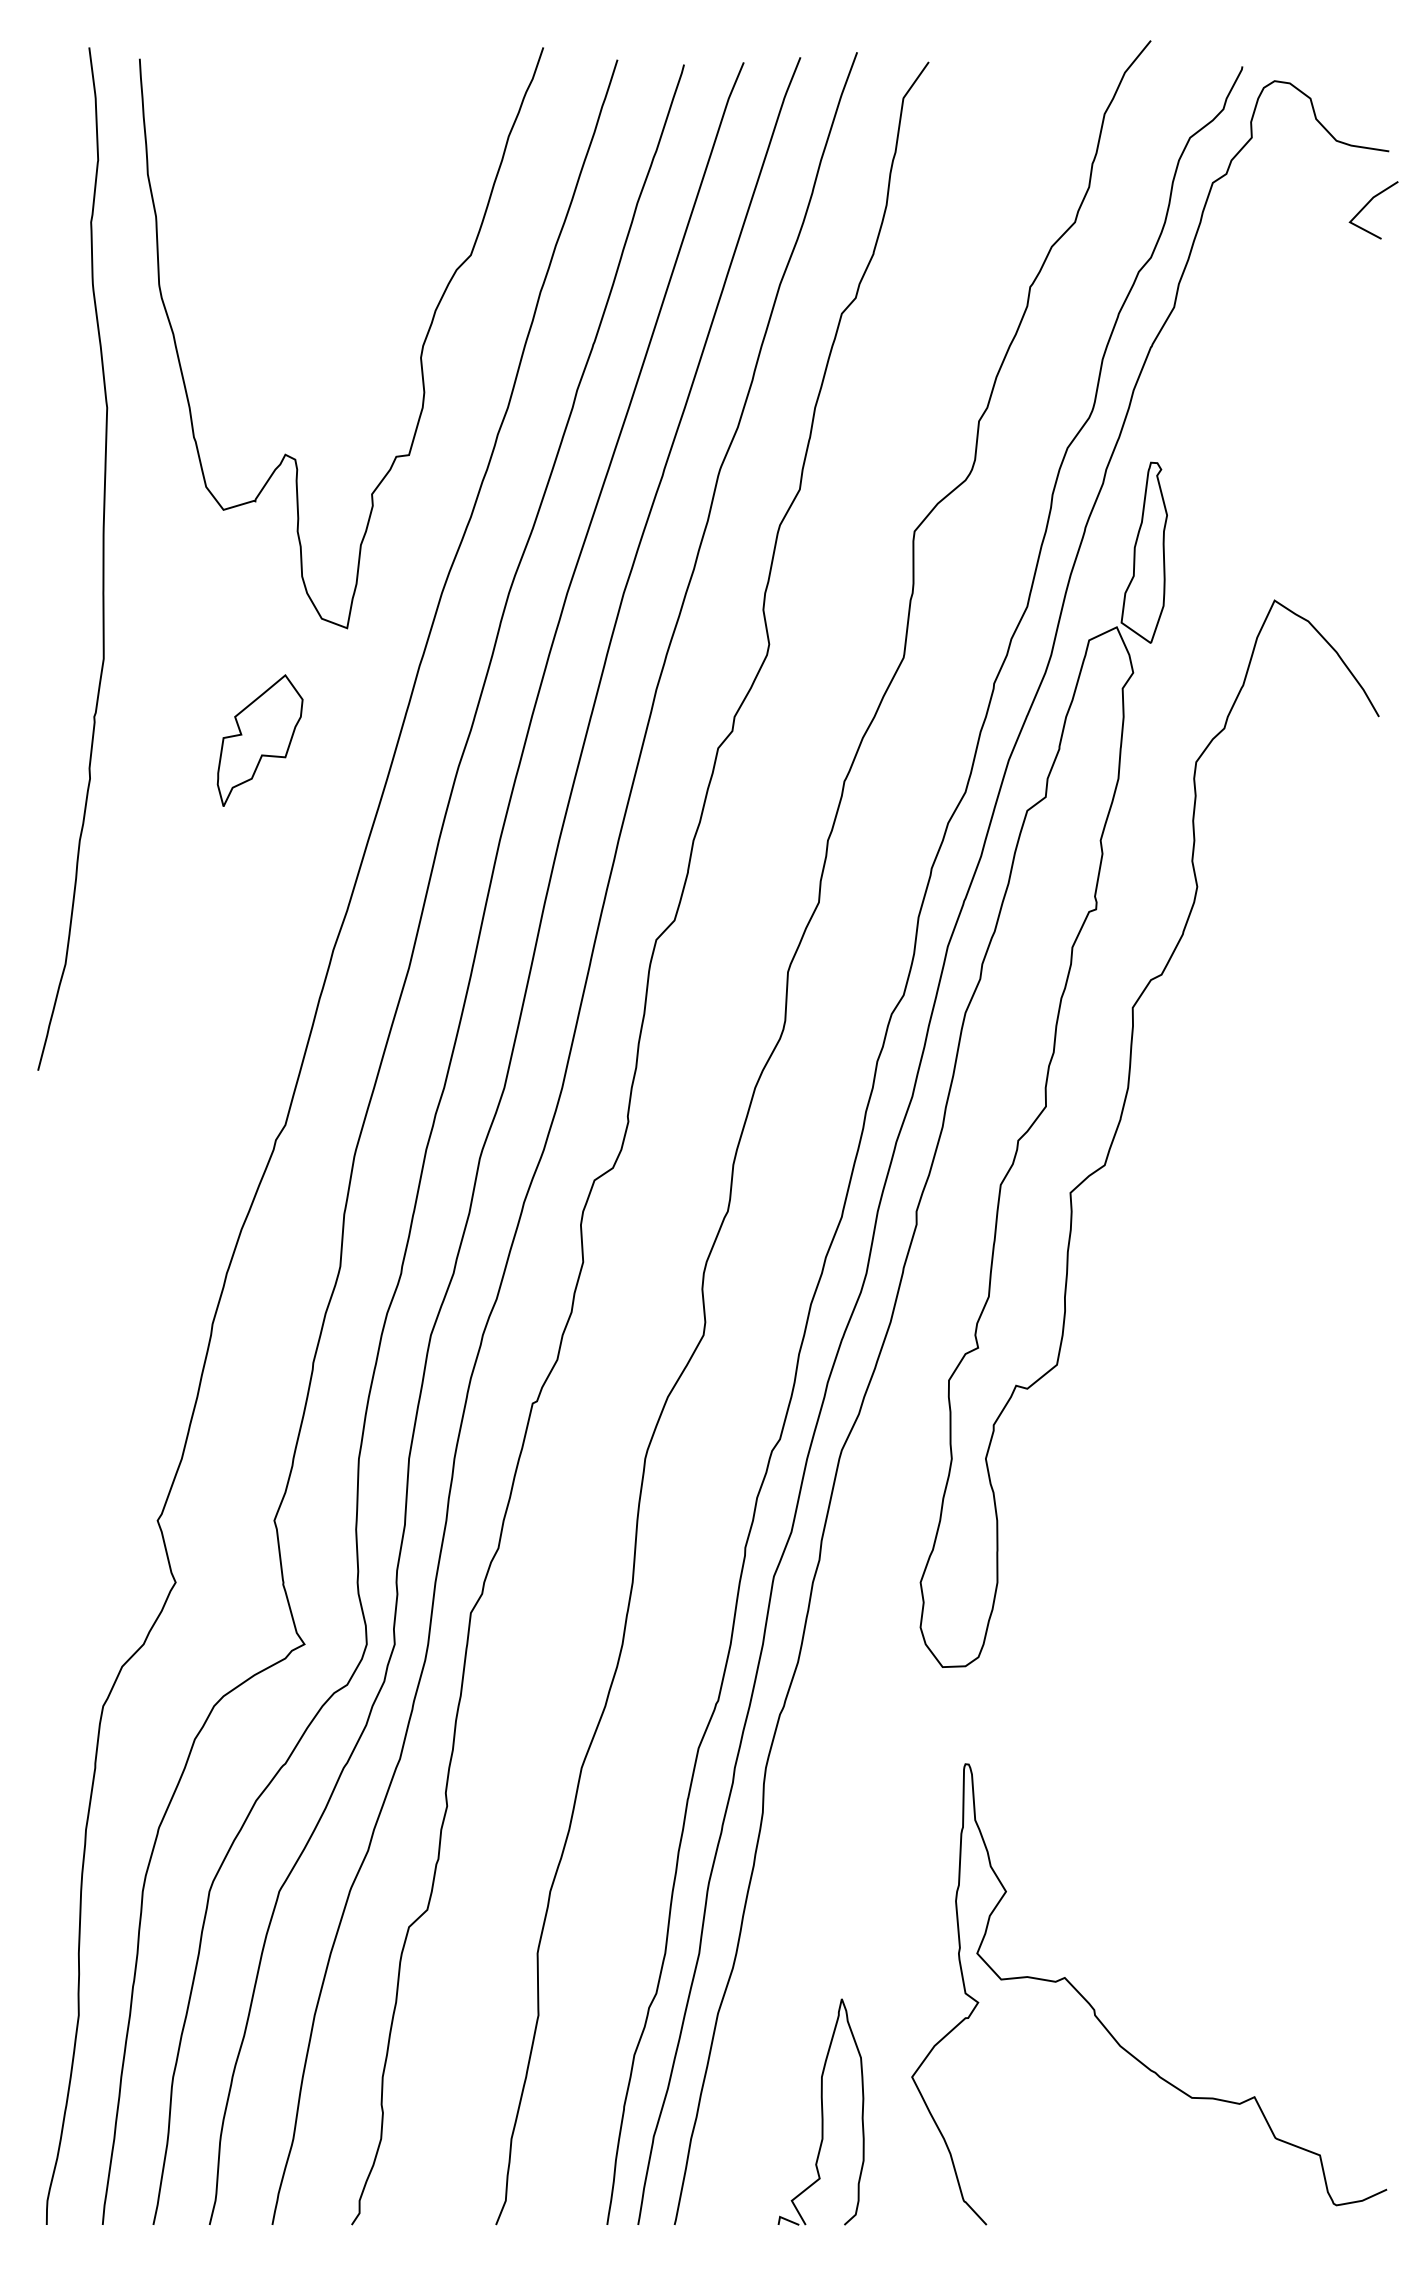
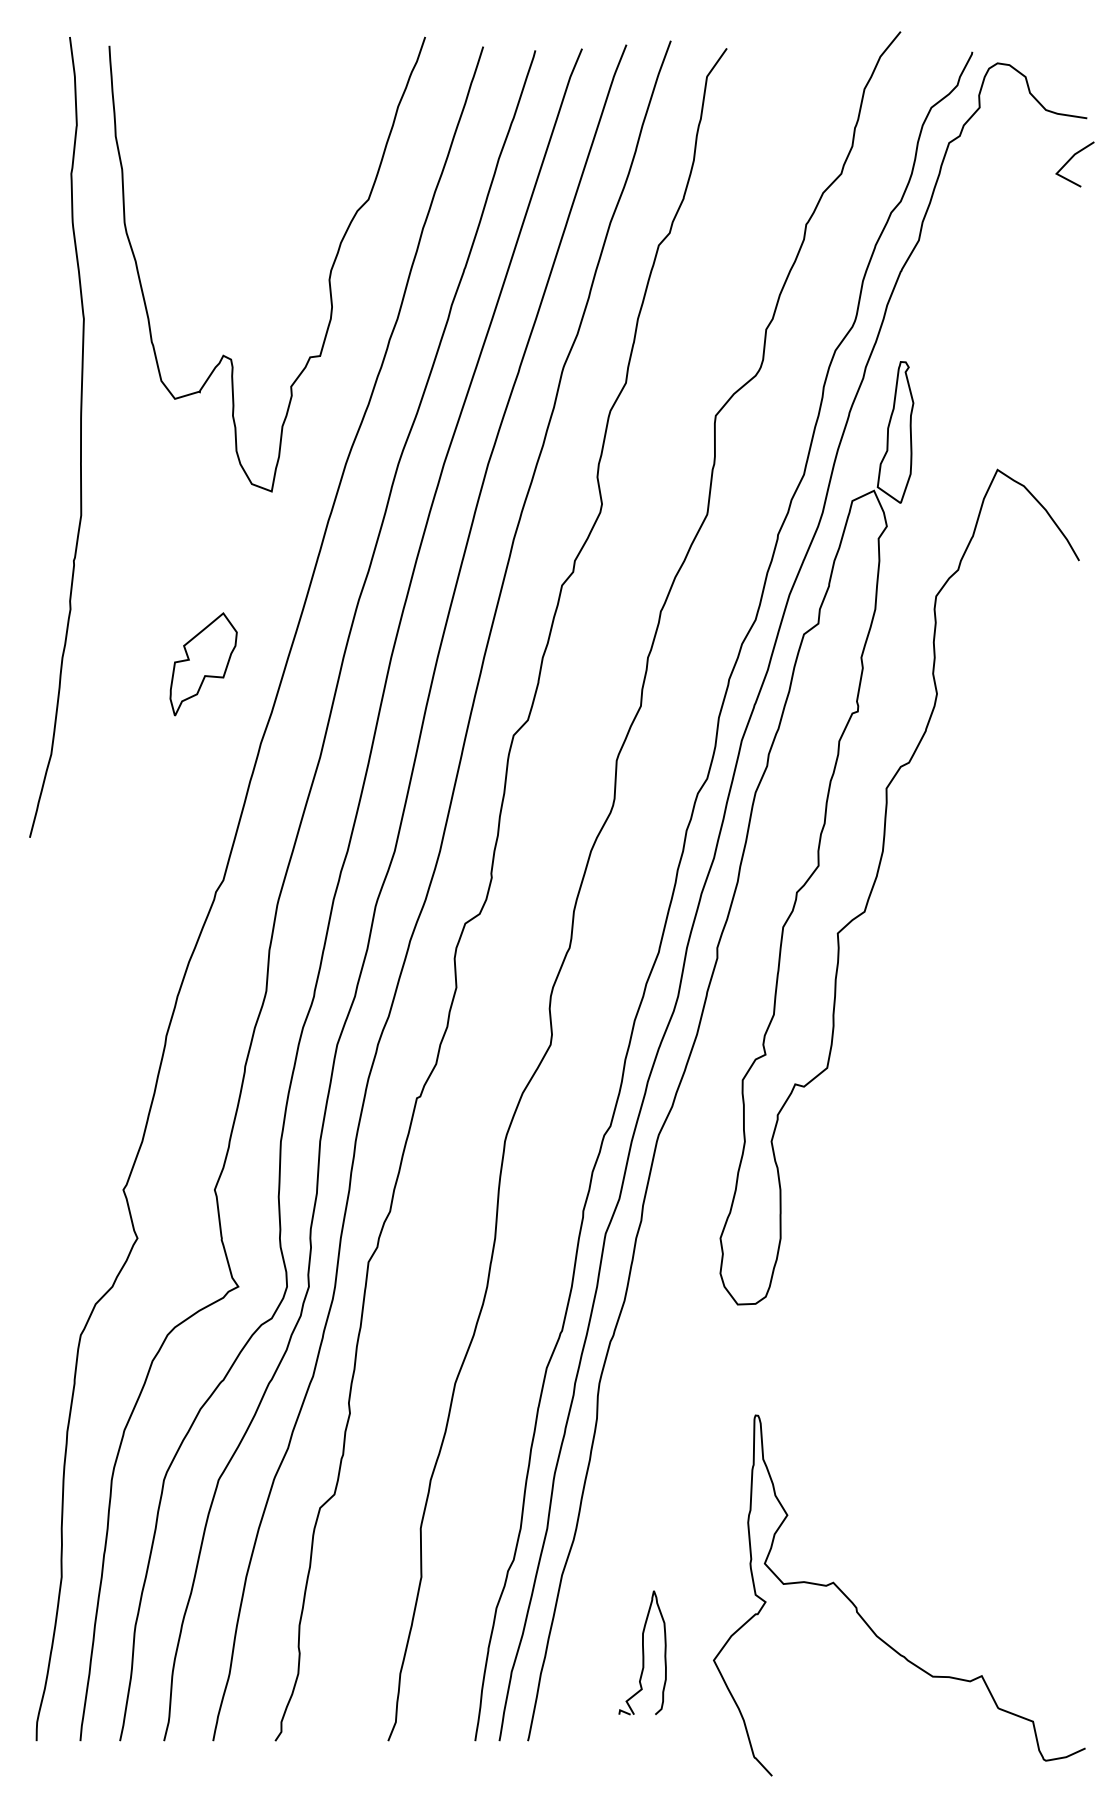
part: (259, 740) -> (203, 664), moved
curve: (1105, 2026) -> (865, 1620), moved
part: (820, 2111) -> (642, 1652), size x0.7

